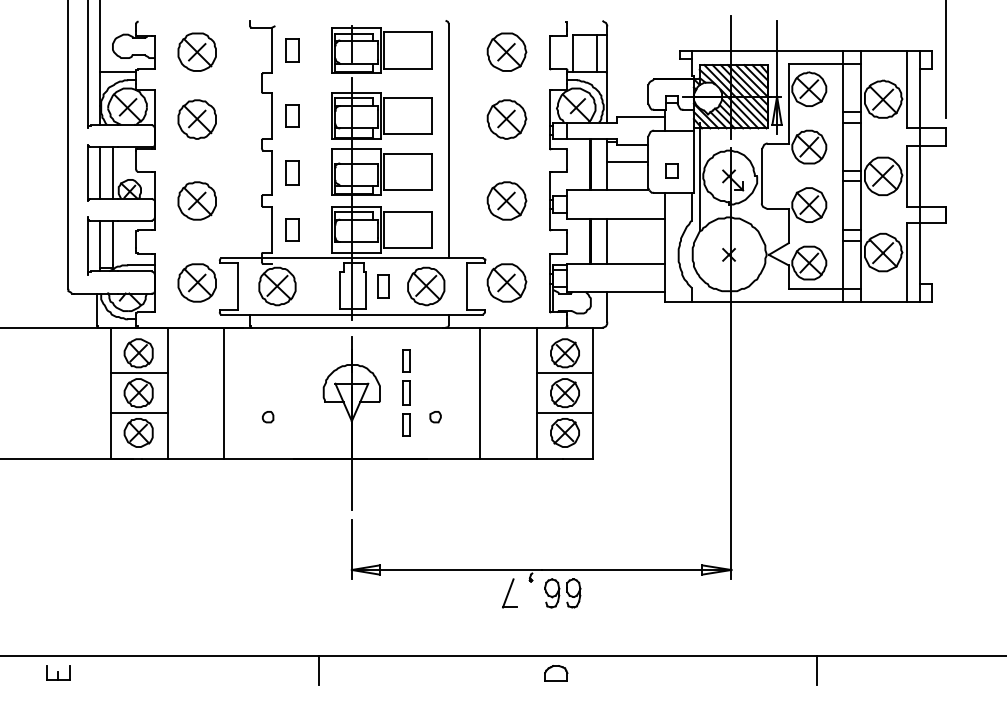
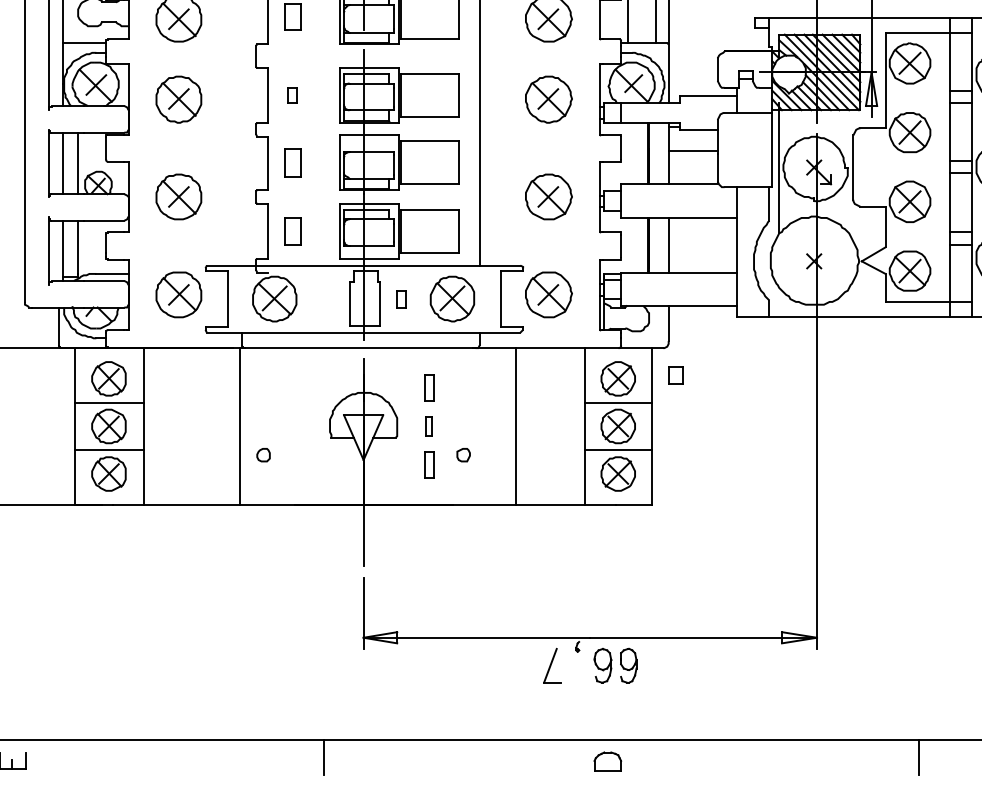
part: (292, 115) -> (292, 94), size x0.6
part: (671, 170) -> (676, 375), moved
part: (383, 286) -> (401, 299), size x0.6
line: (224, 392) -> (240, 425), moved
part: (406, 392) -> (428, 425), size x0.7

